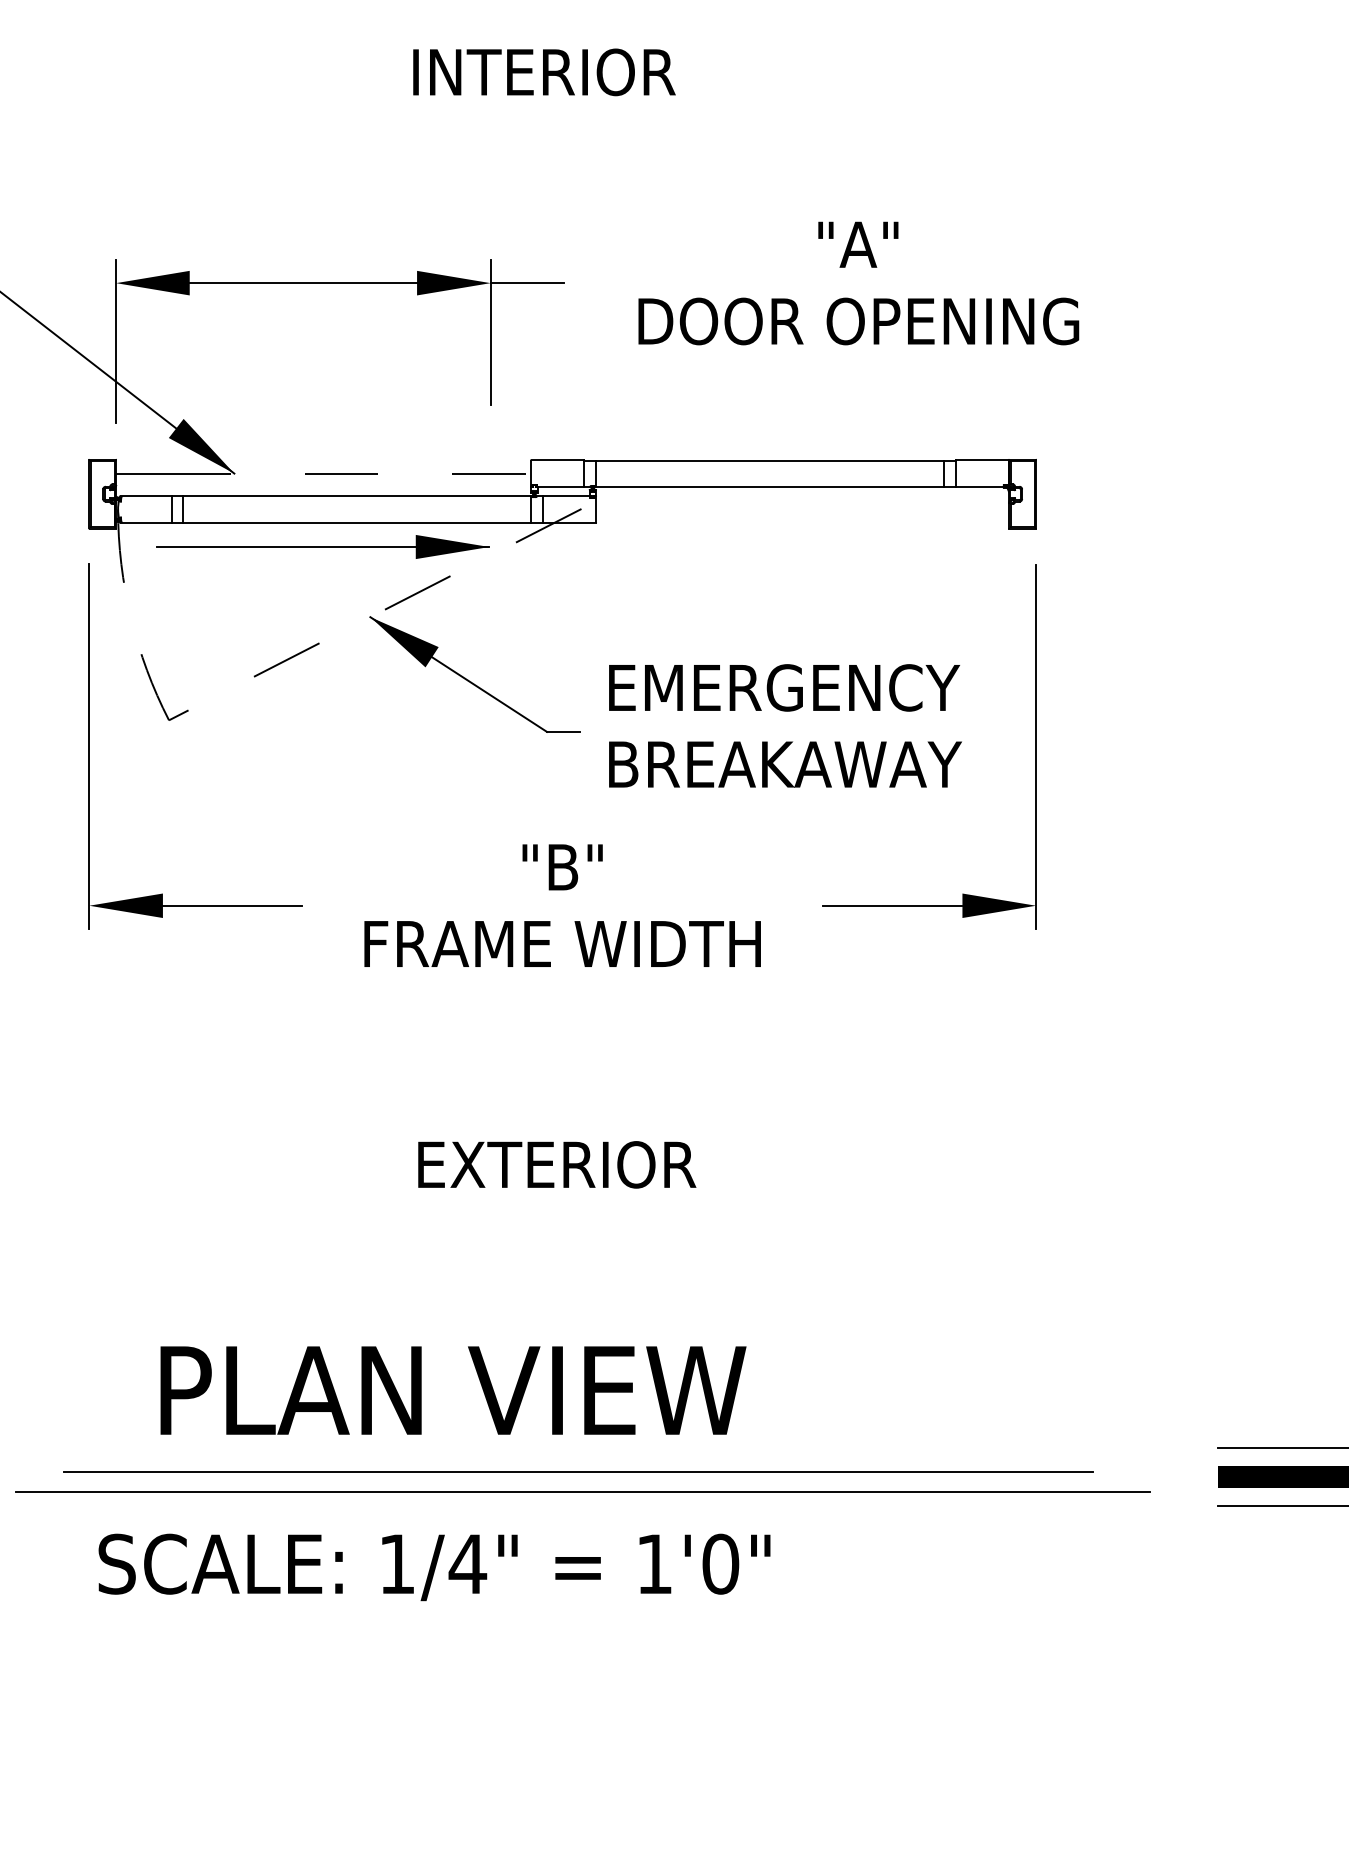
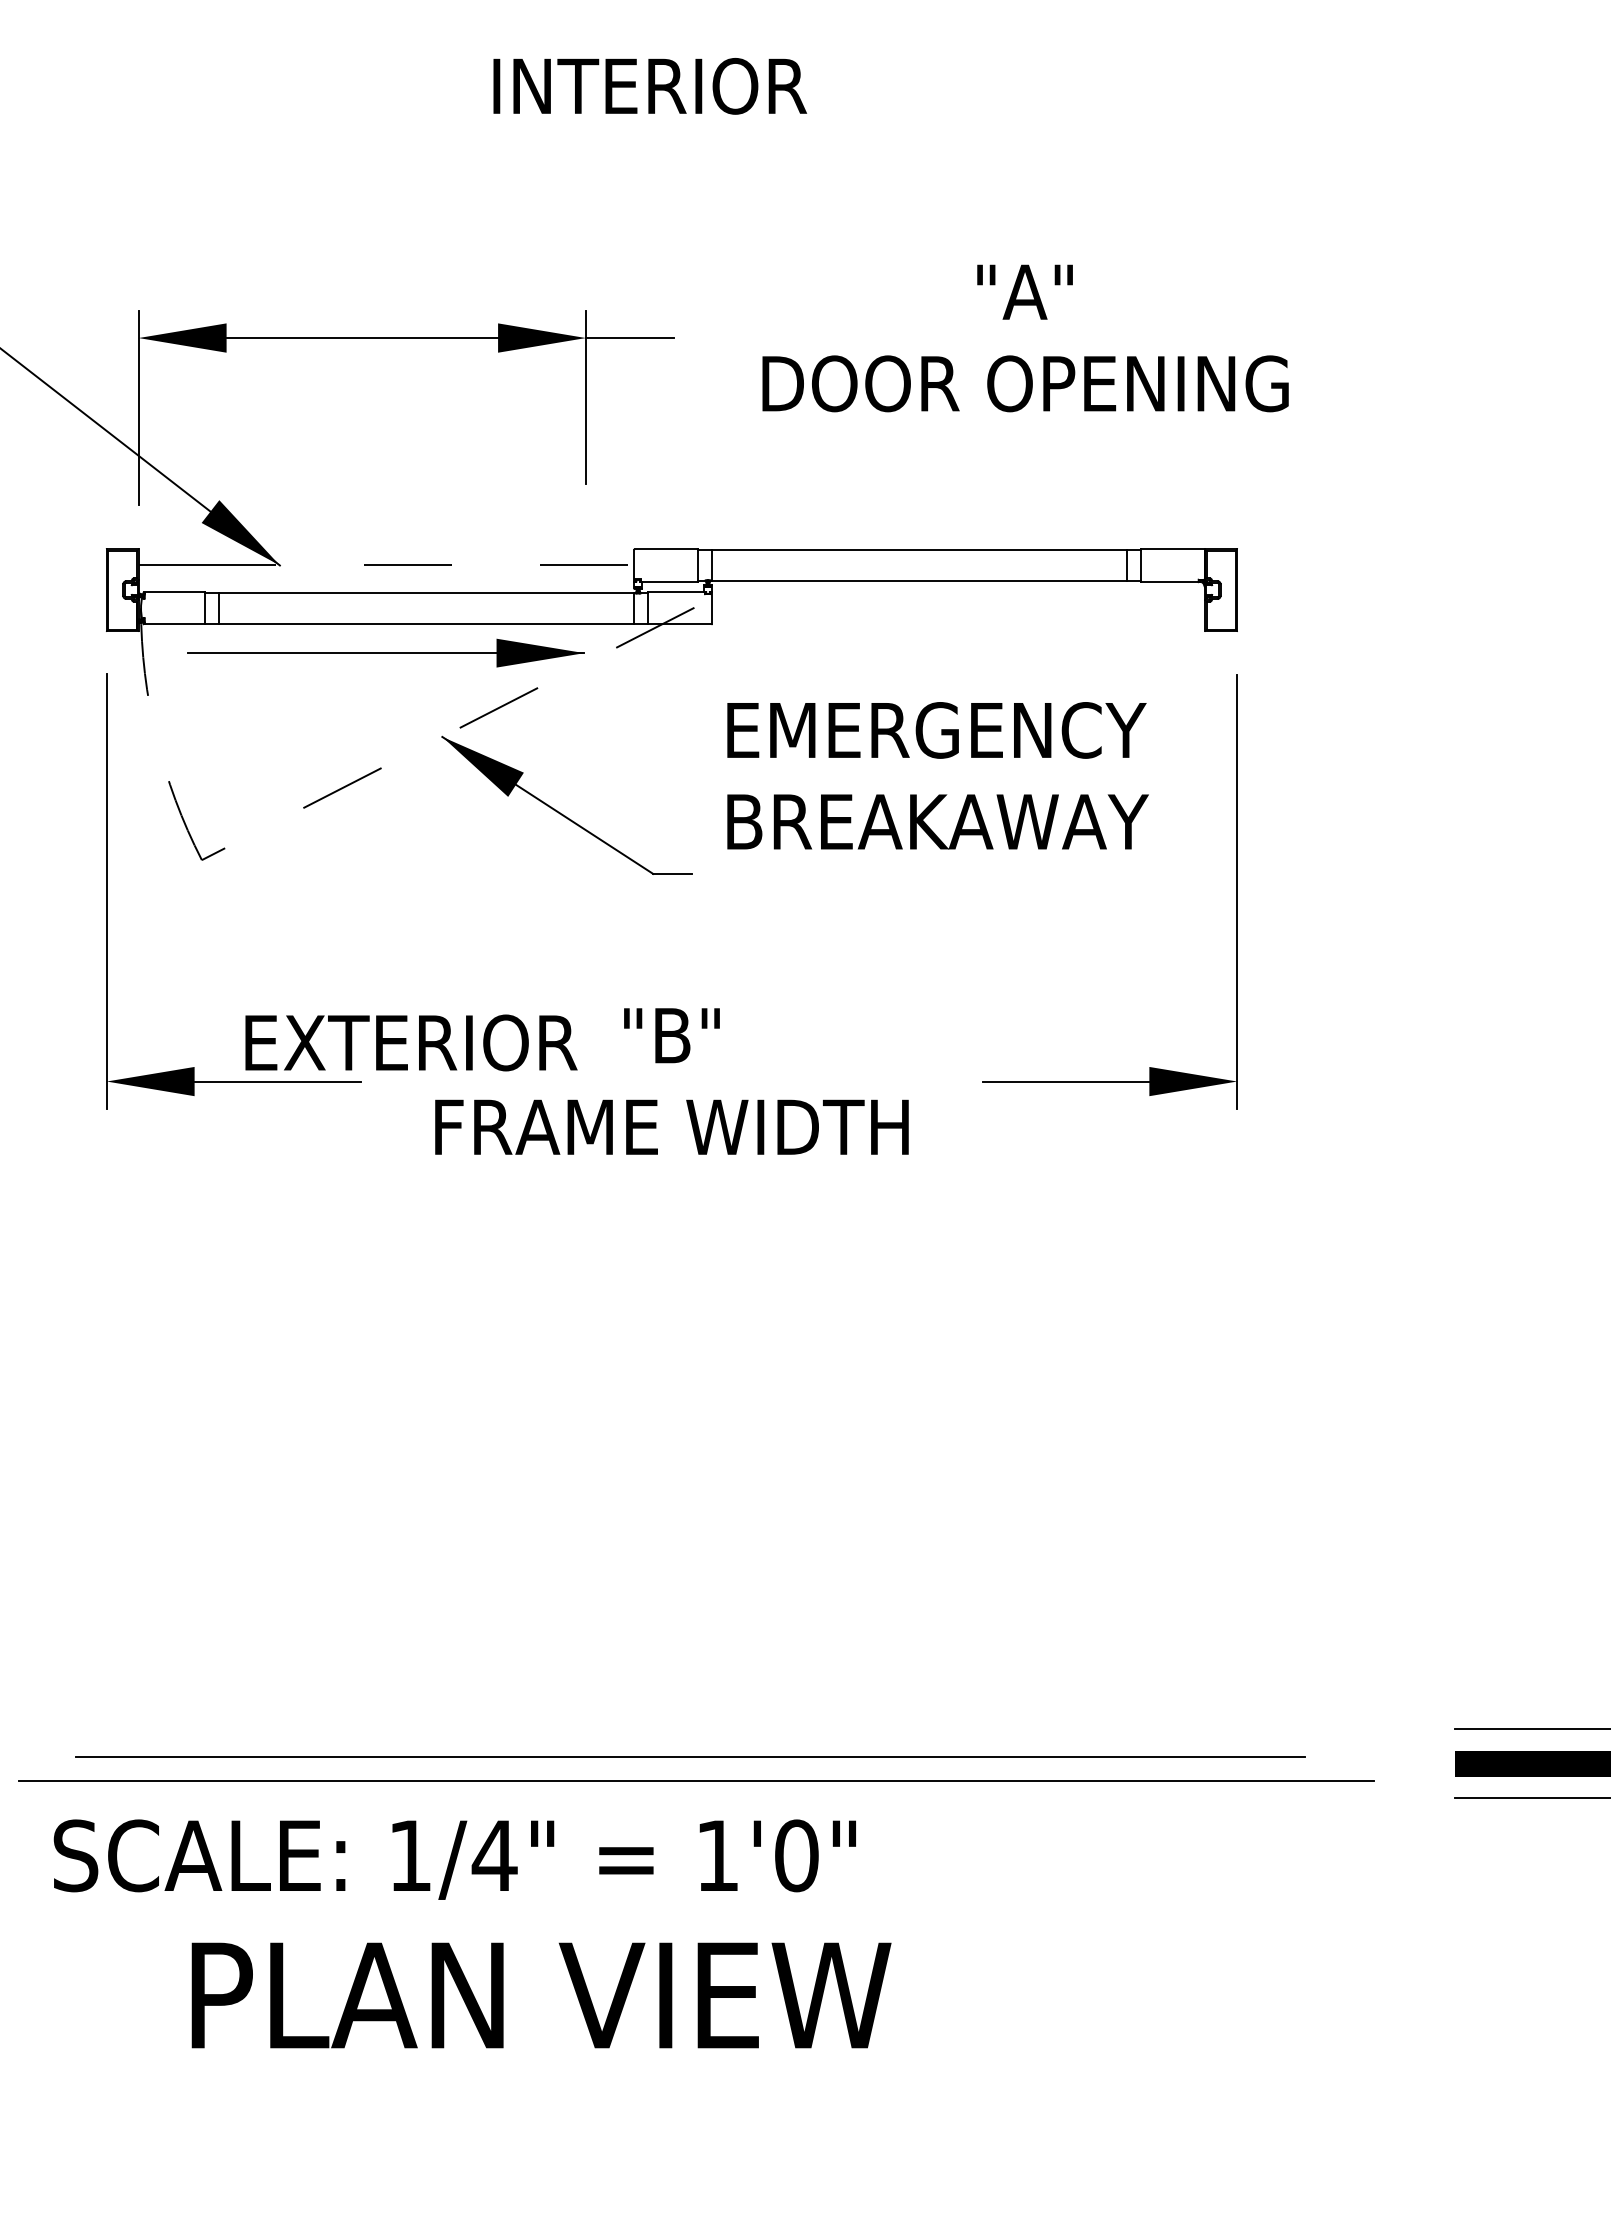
text: (785, 725) -> (937, 775), moved
text: (557, 1164) -> (411, 1042), moved
text: (453, 1390) -> (541, 1995), moved
text: (434, 1567) -> (454, 1859), moved

